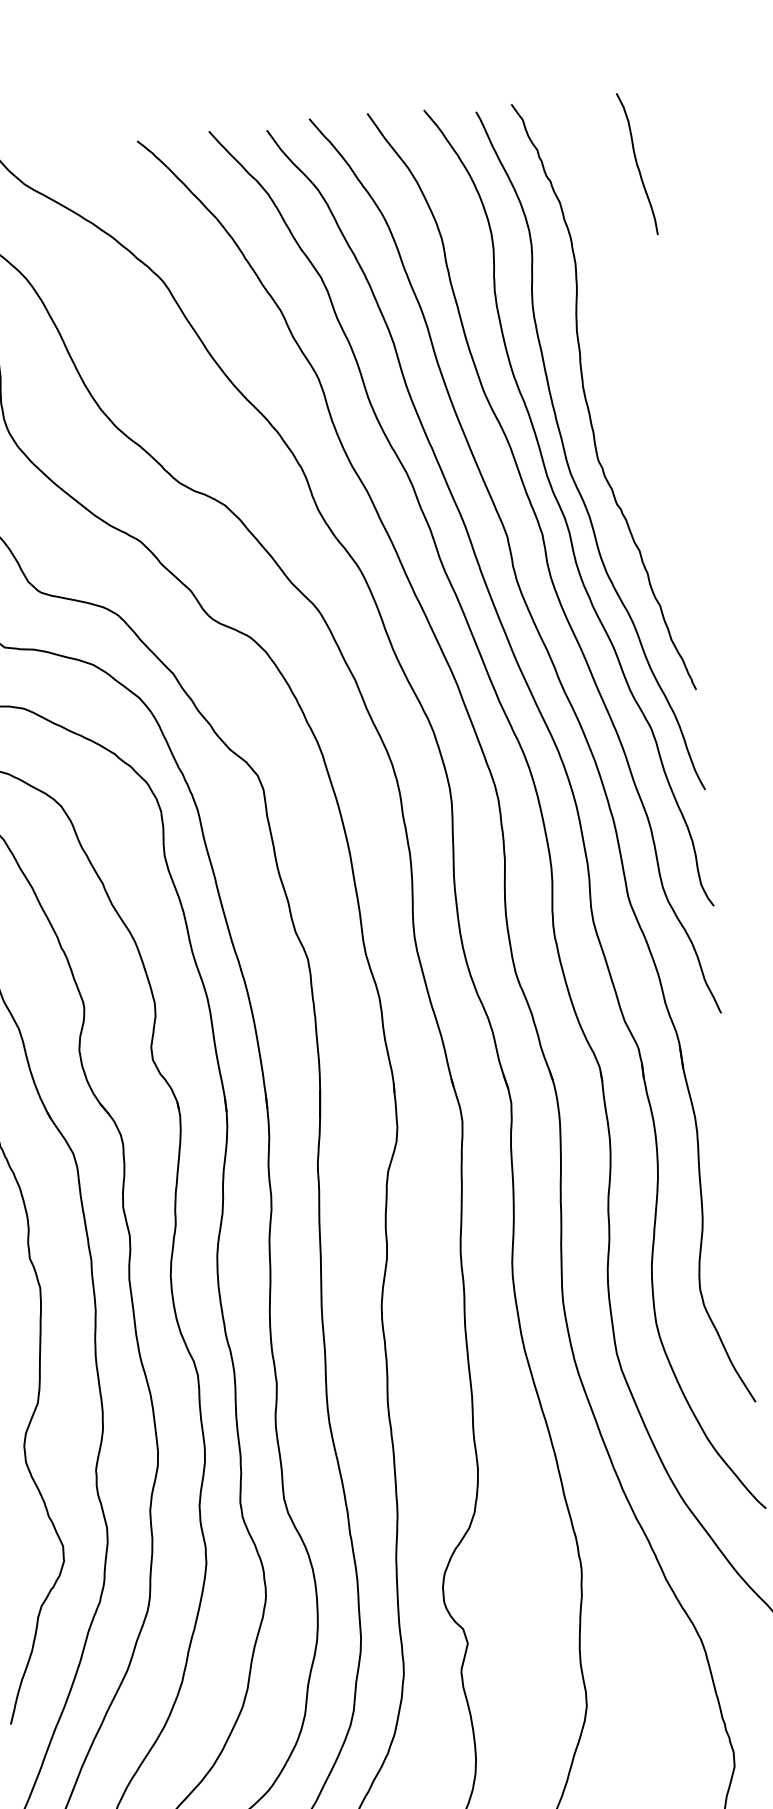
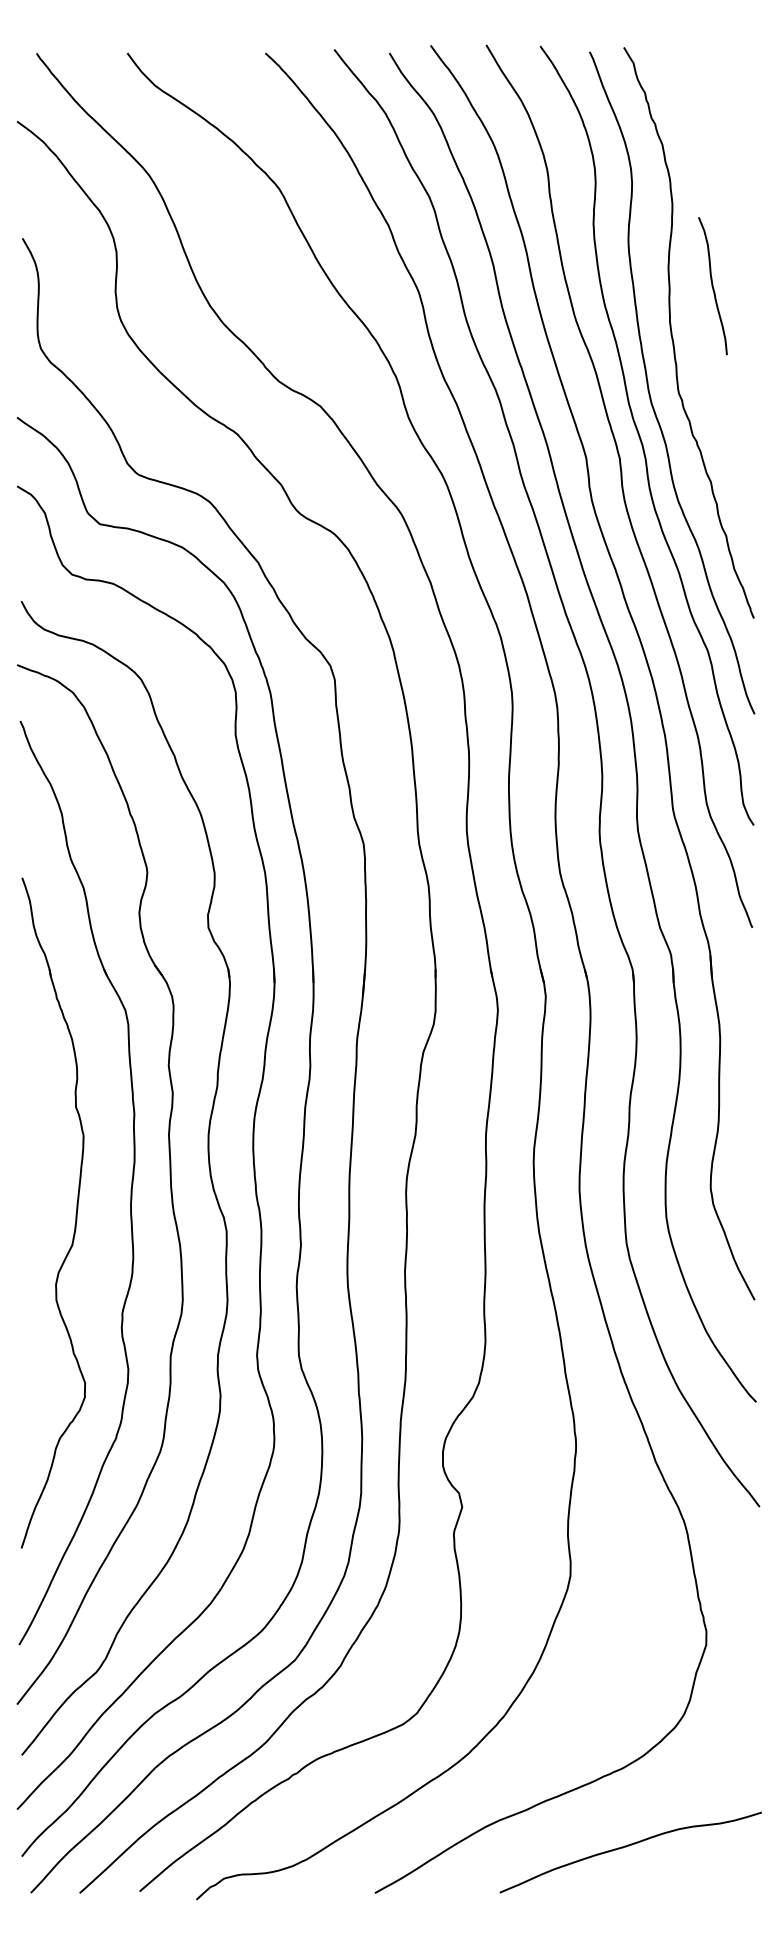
curve: (636, 164) -> (712, 286), moved

